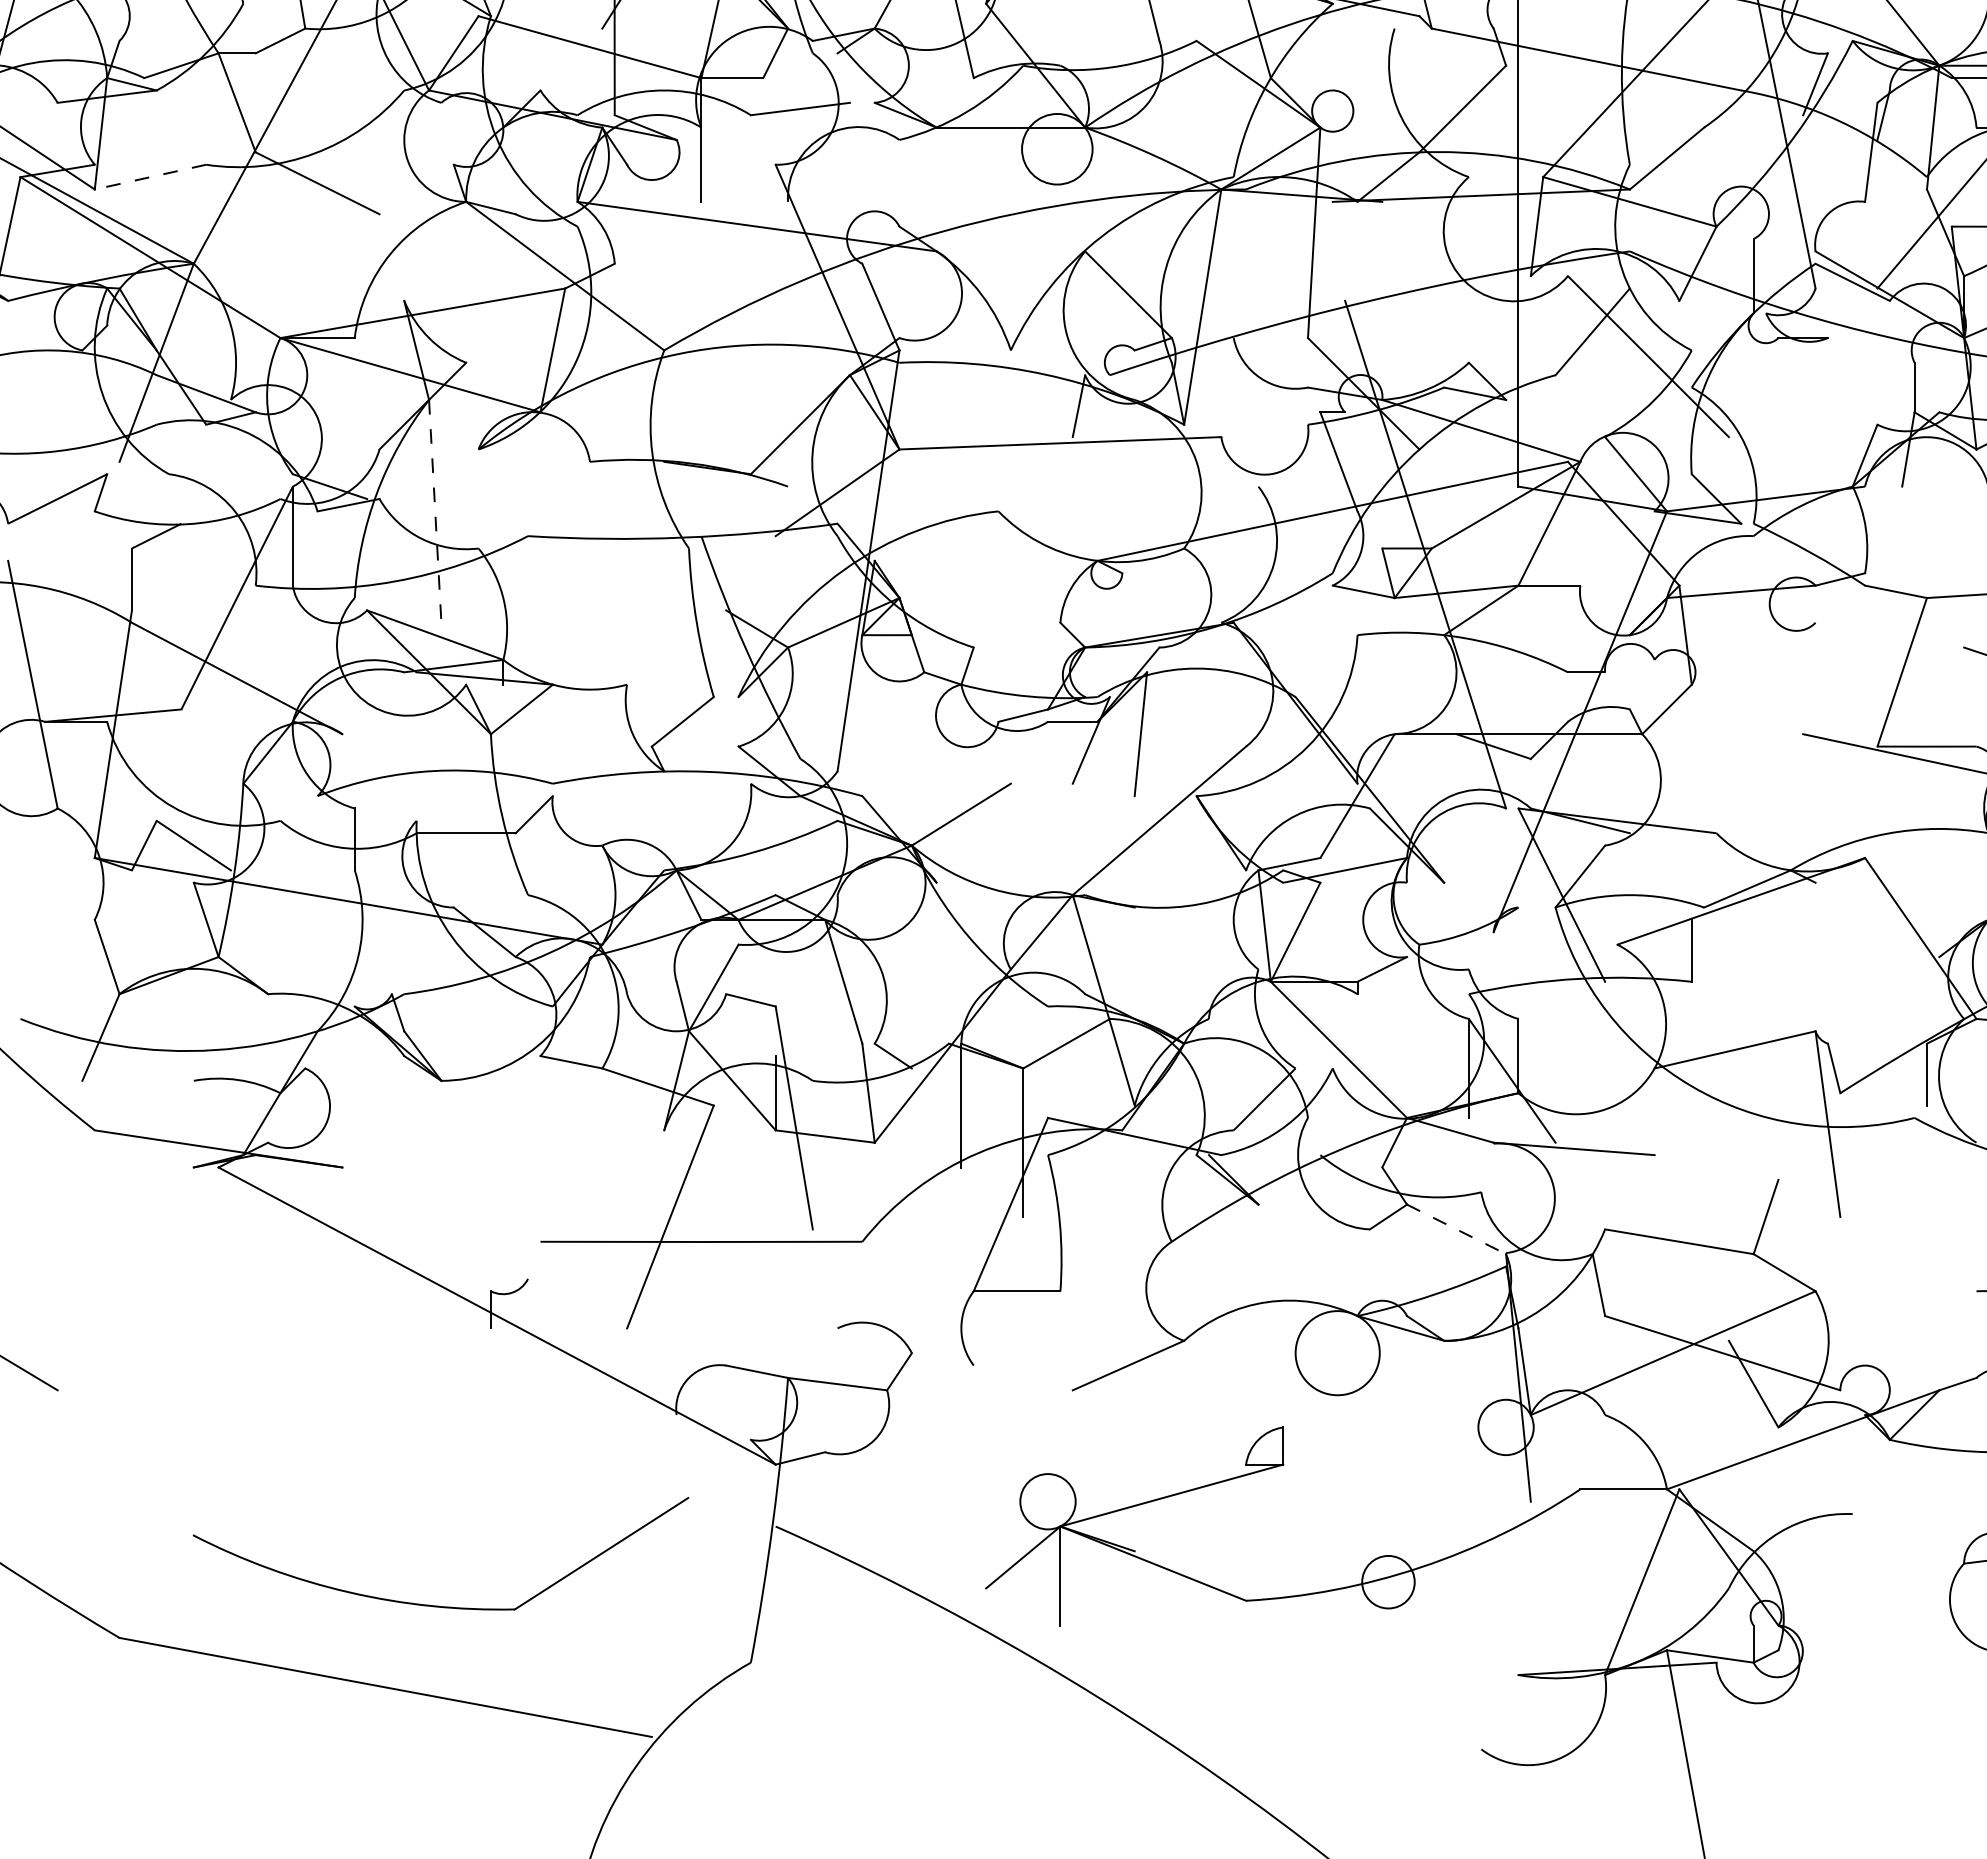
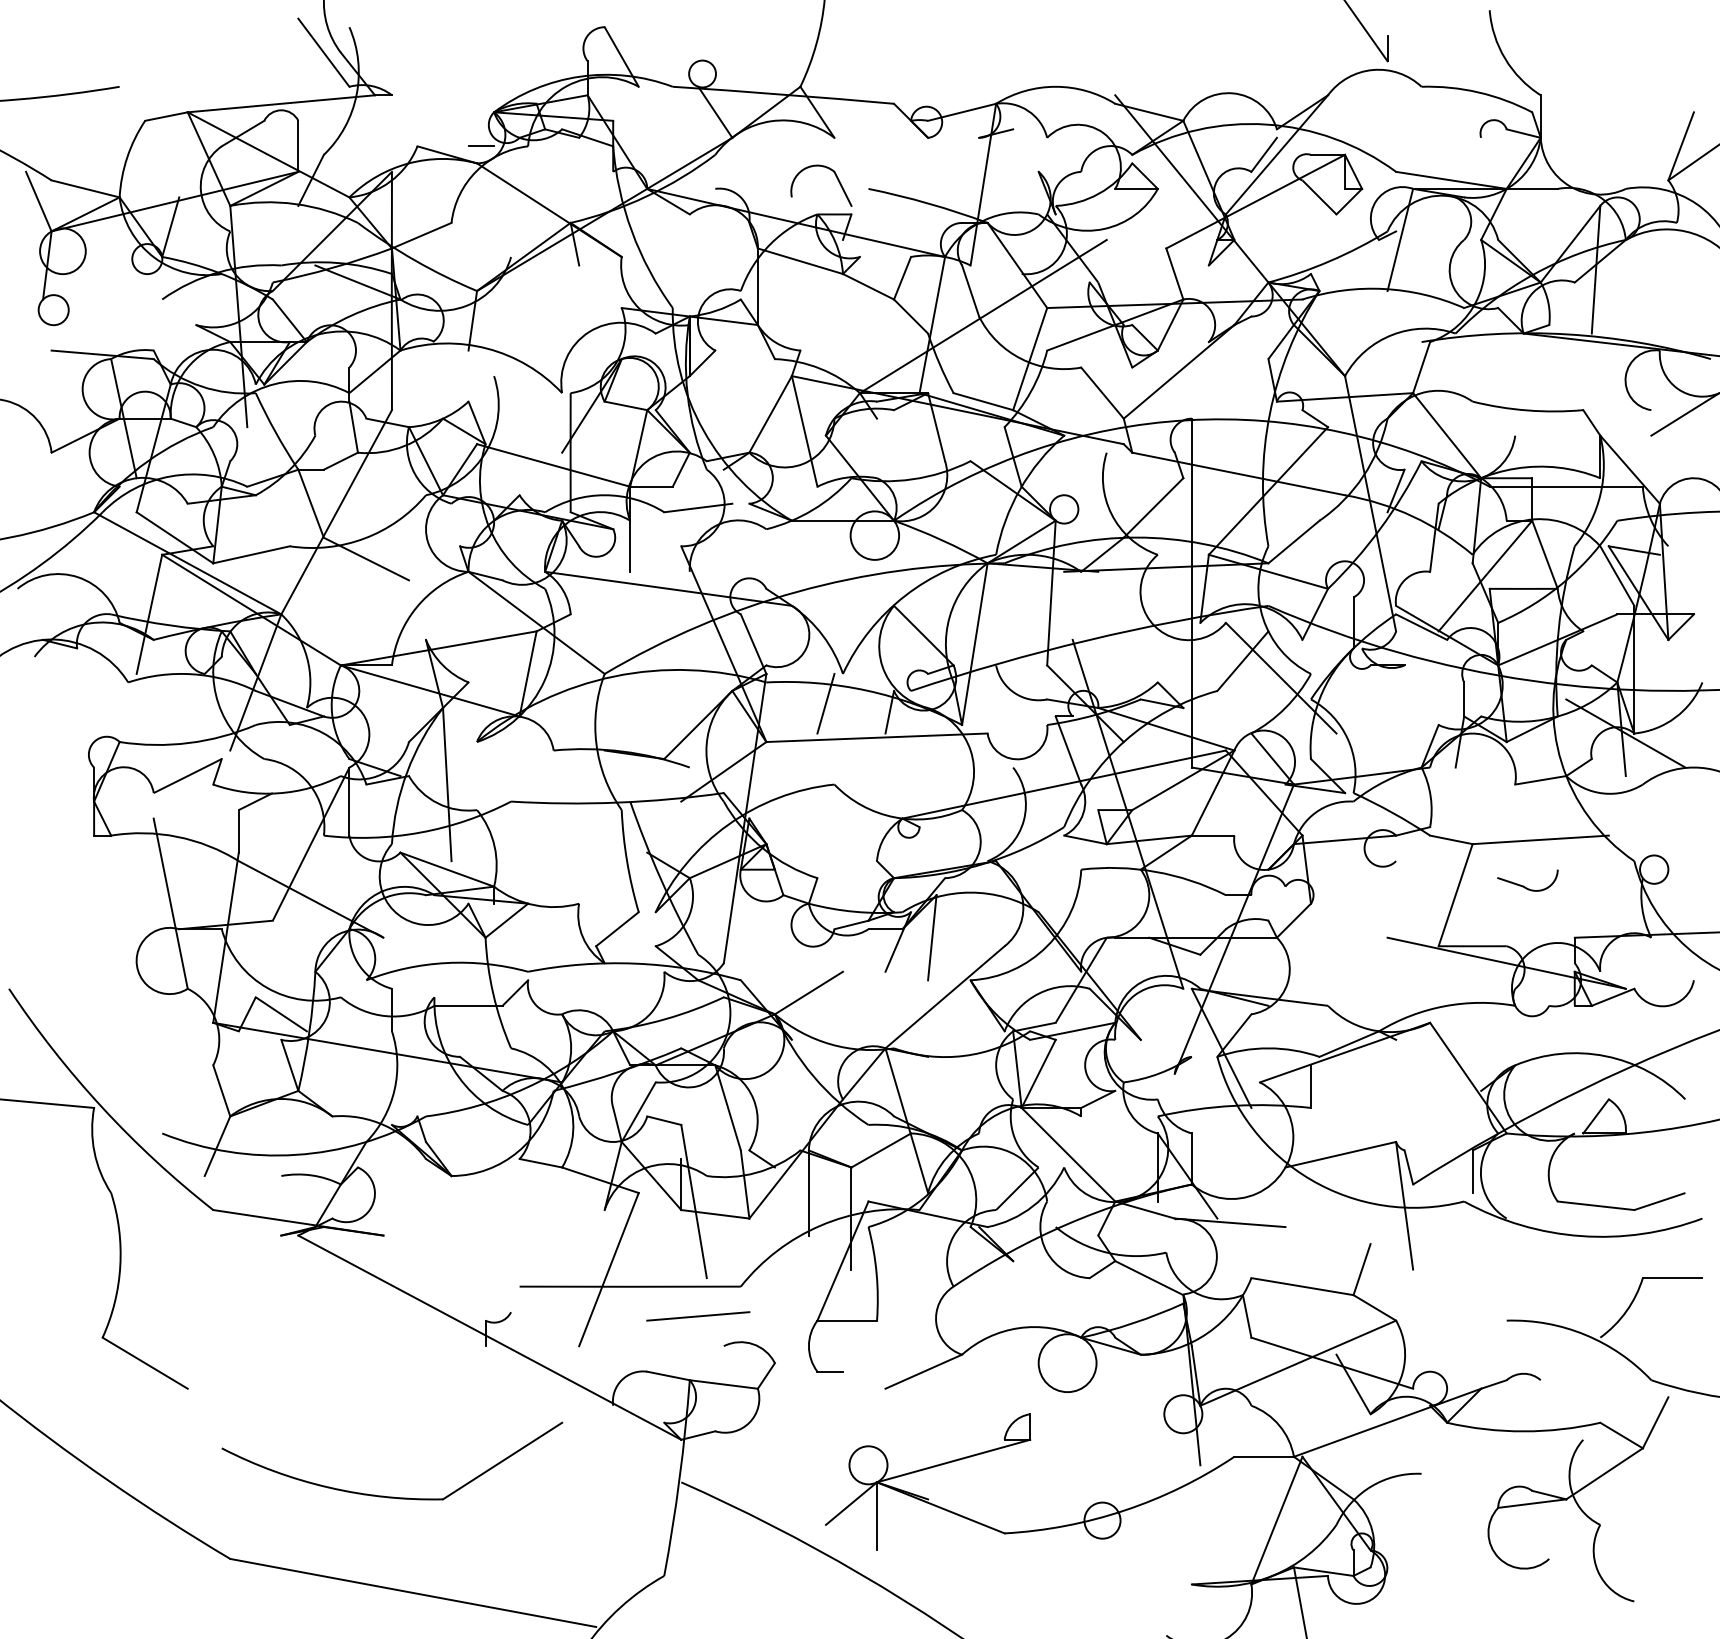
line: (150, 176) -> (251, 554), dashed -> solid
line: (985, 393) -> (825, 703), added
line: (435, 511) -> (447, 784), dashed -> solid
line: (1456, 1229) -> (1149, 1278), dashed -> solid
line: (800, 1285) -> (698, 1316), added
line: (991, 1365) -> (829, 1371), added
part: (441, 1605) -> (392, 1496), moved

